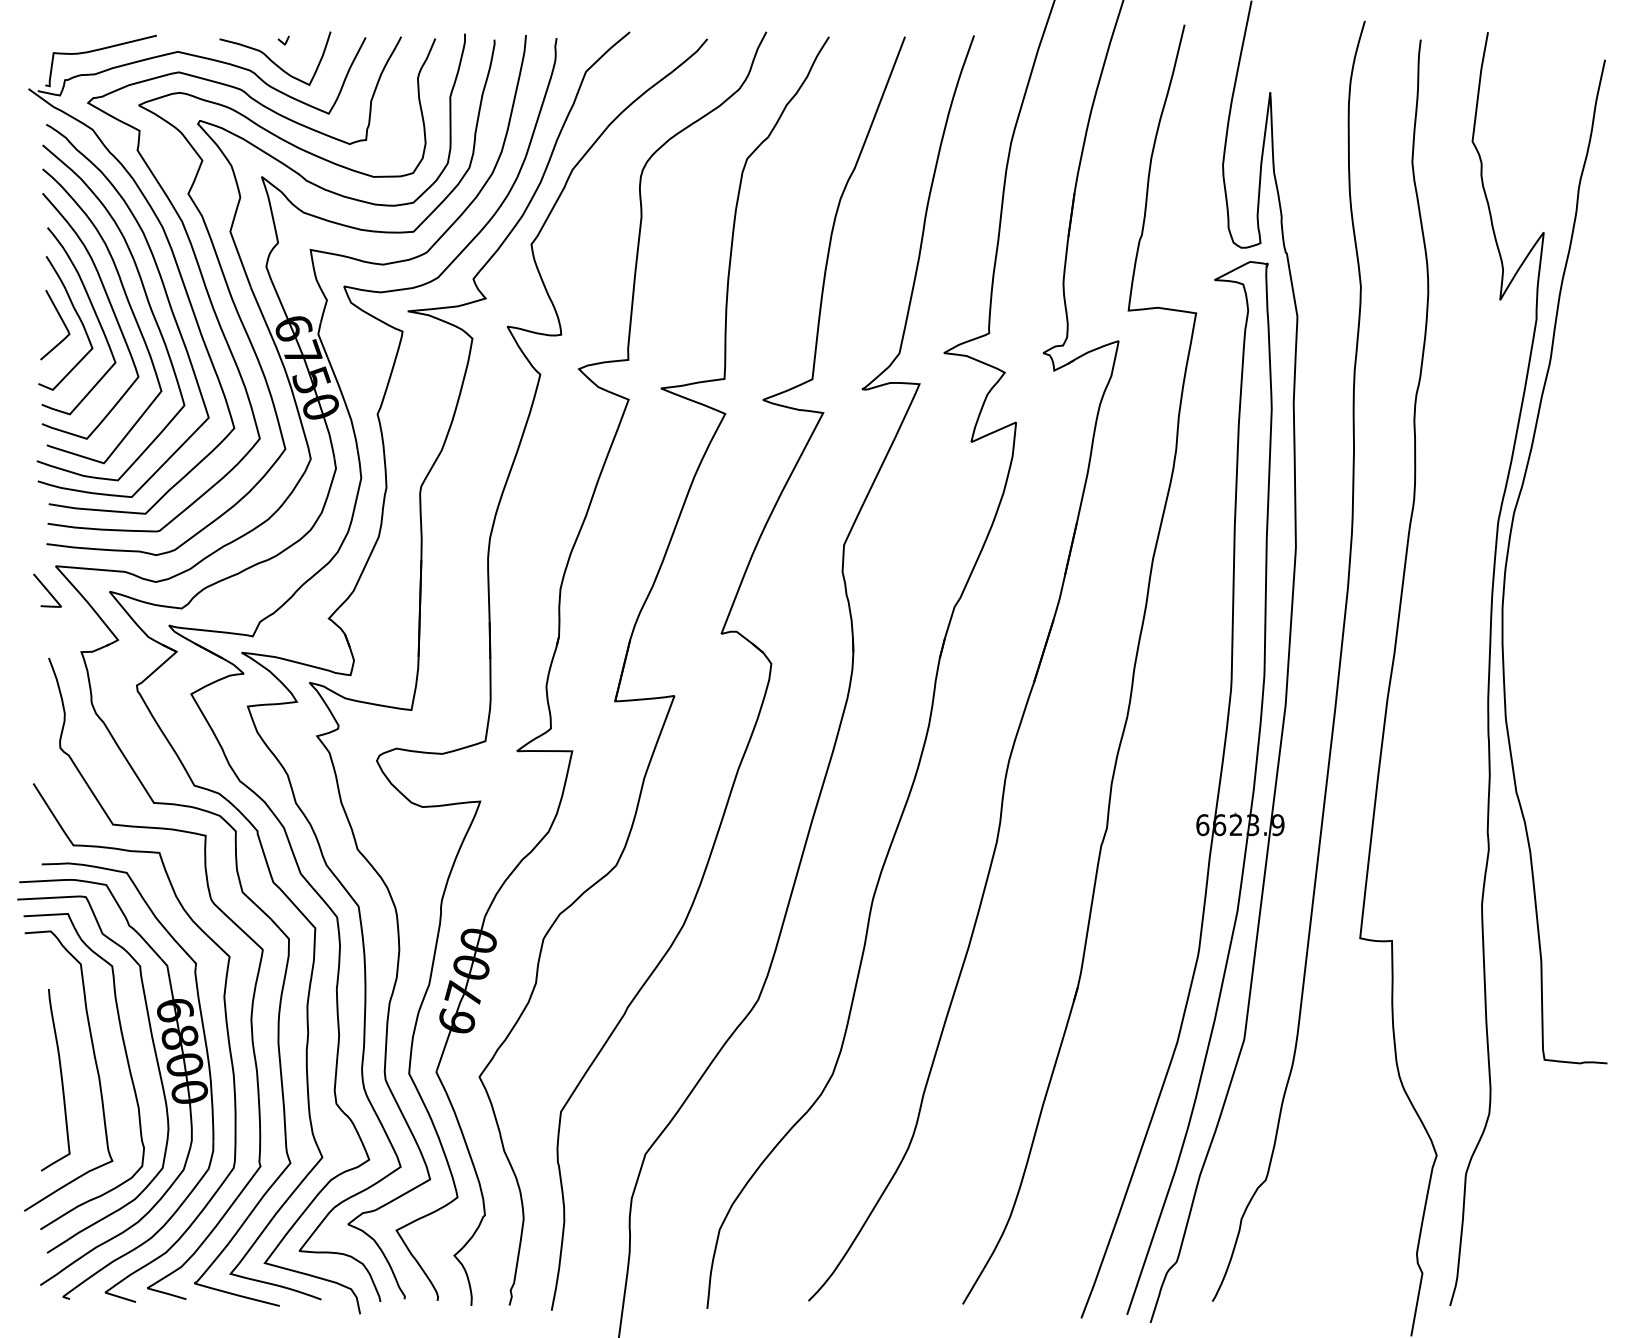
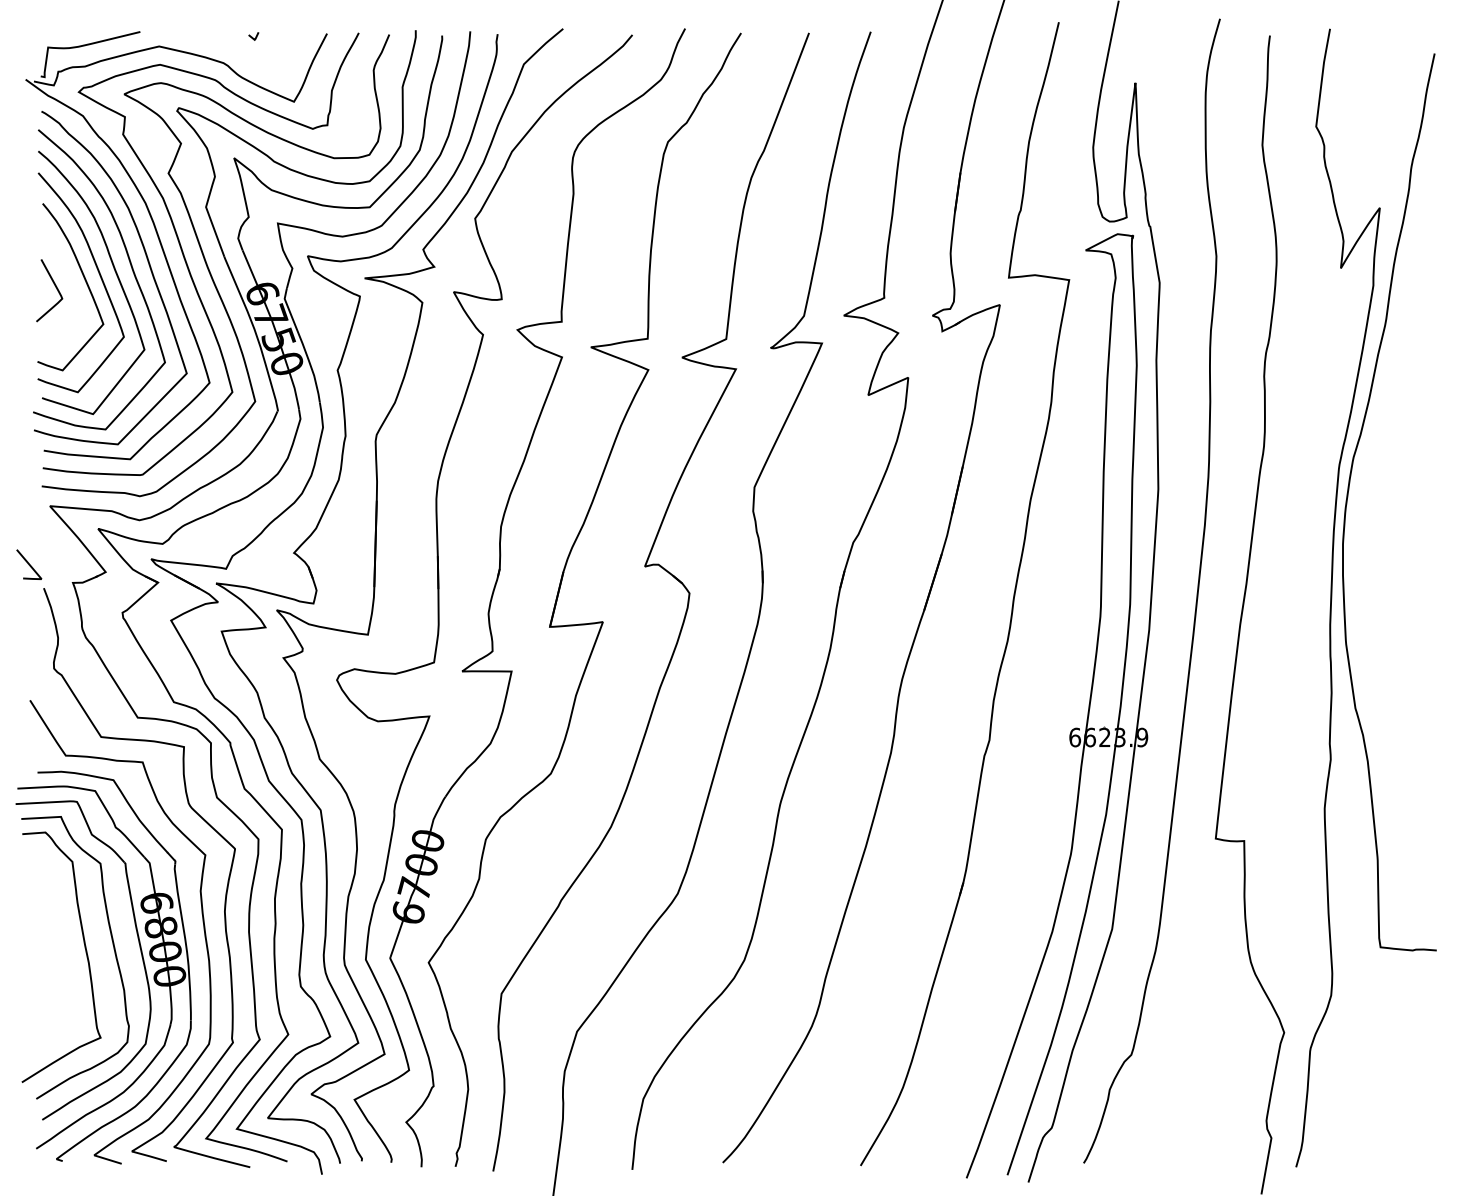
curve: (272, 60) -> (243, 54), removed
curve: (77, 316) -> (69, 282), removed
curve: (47, 590) -> (29, 564), moved
curve: (60, 1077) -> (54, 963), removed

